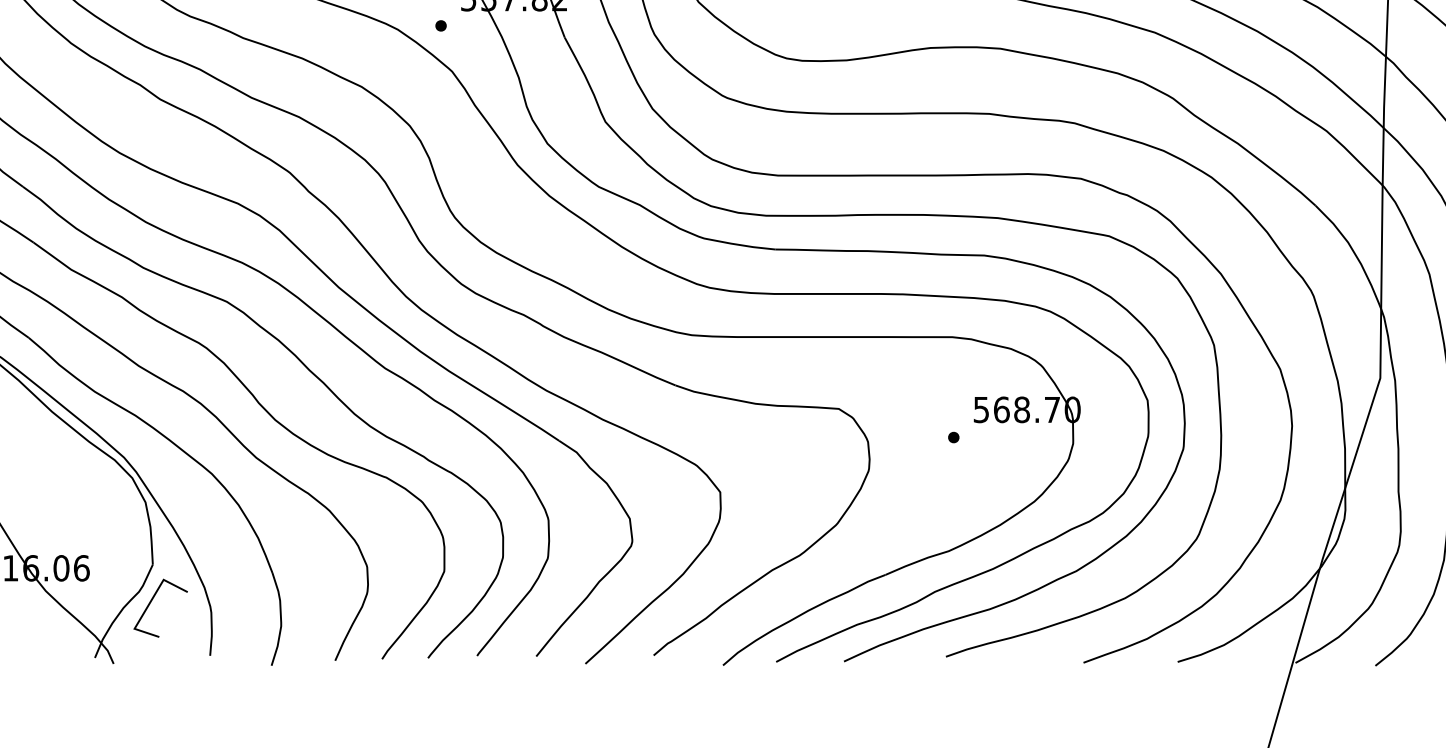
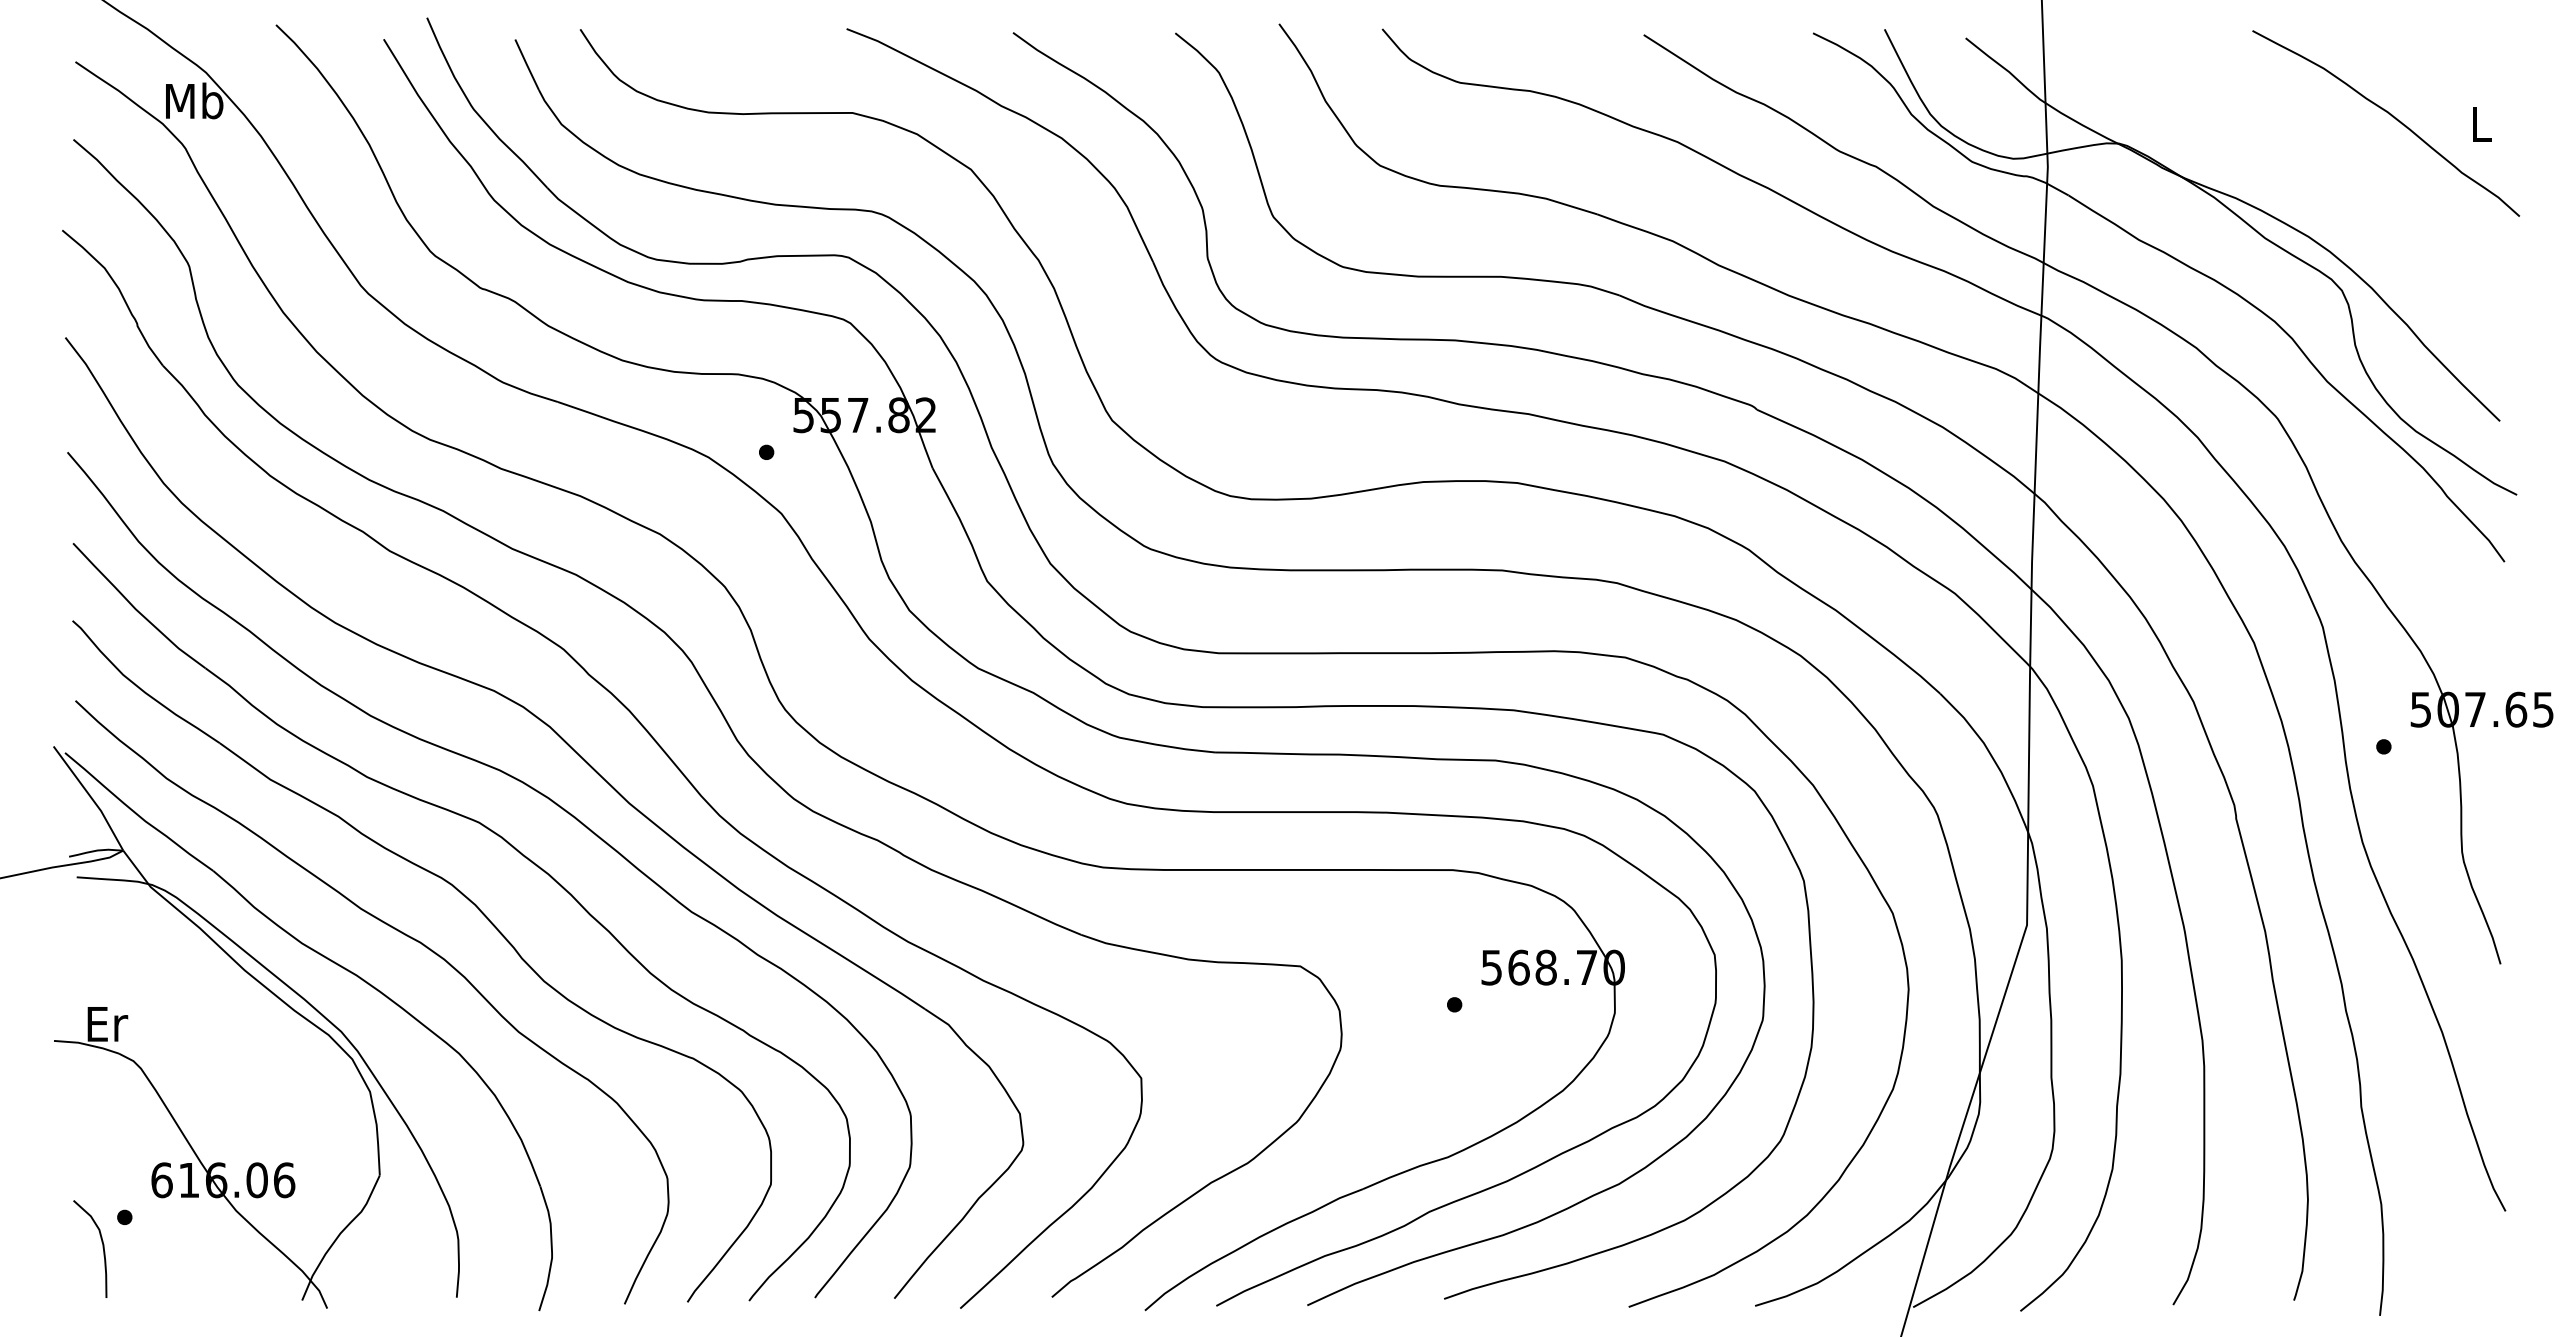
line: (151, 602) -> (377, 1226), removed

